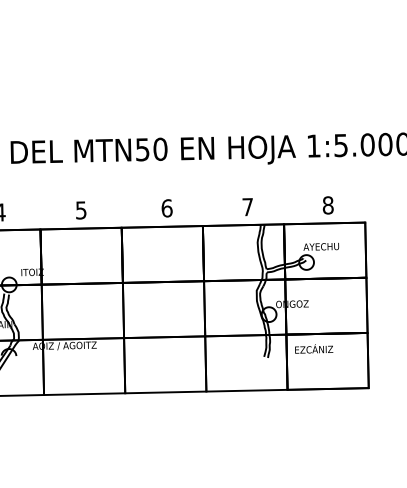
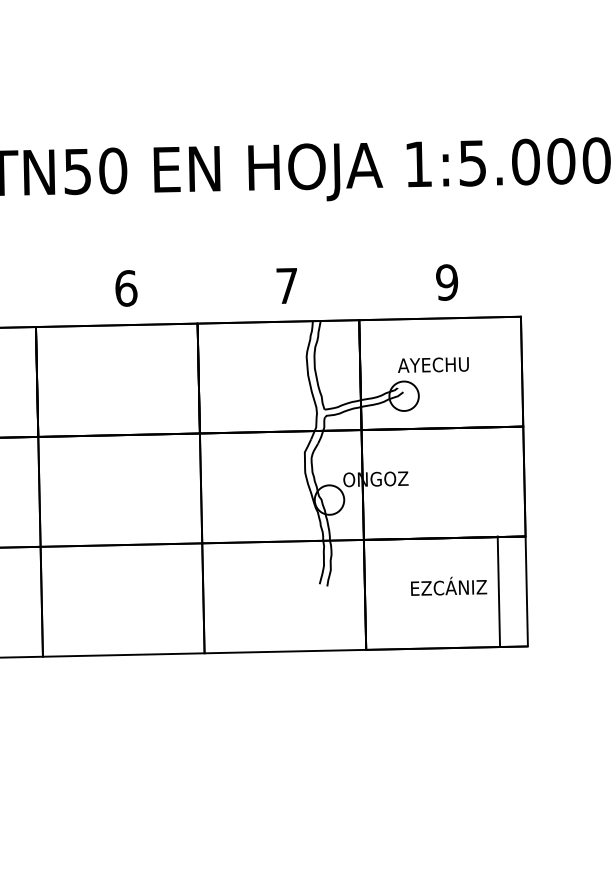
text: (327, 205) -> (445, 282), 8 -> 9
text: (314, 348) -> (449, 585), moved
line: (367, 360) -> (497, 591), moved

